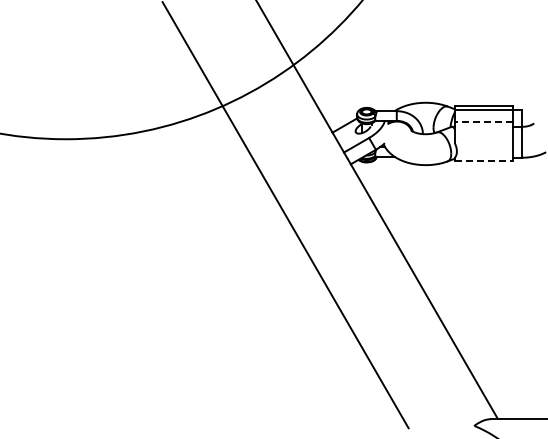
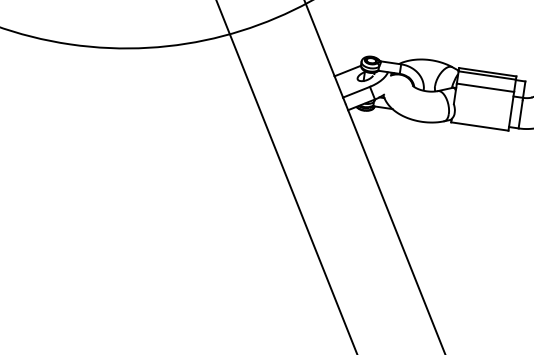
line: (483, 122) -> (485, 88), dashed -> solid
line: (483, 161) -> (479, 126), dashed -> solid

